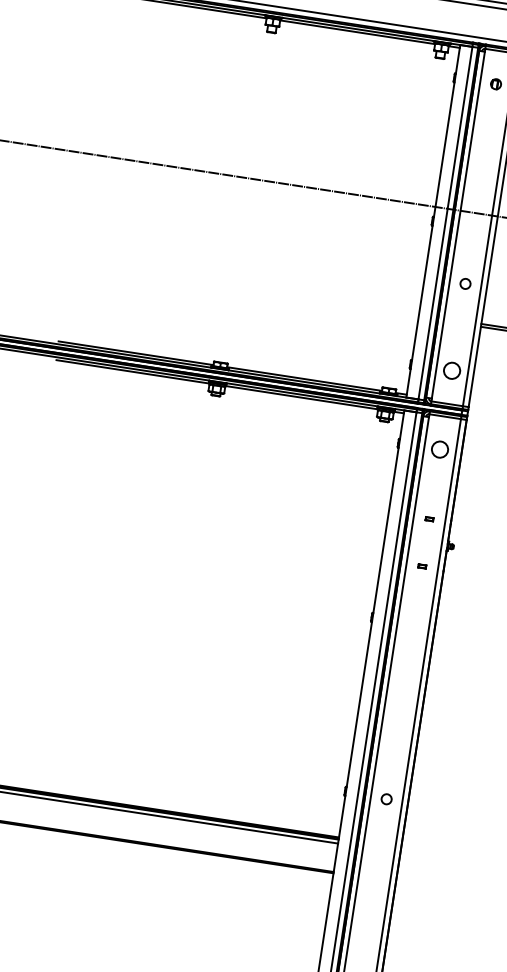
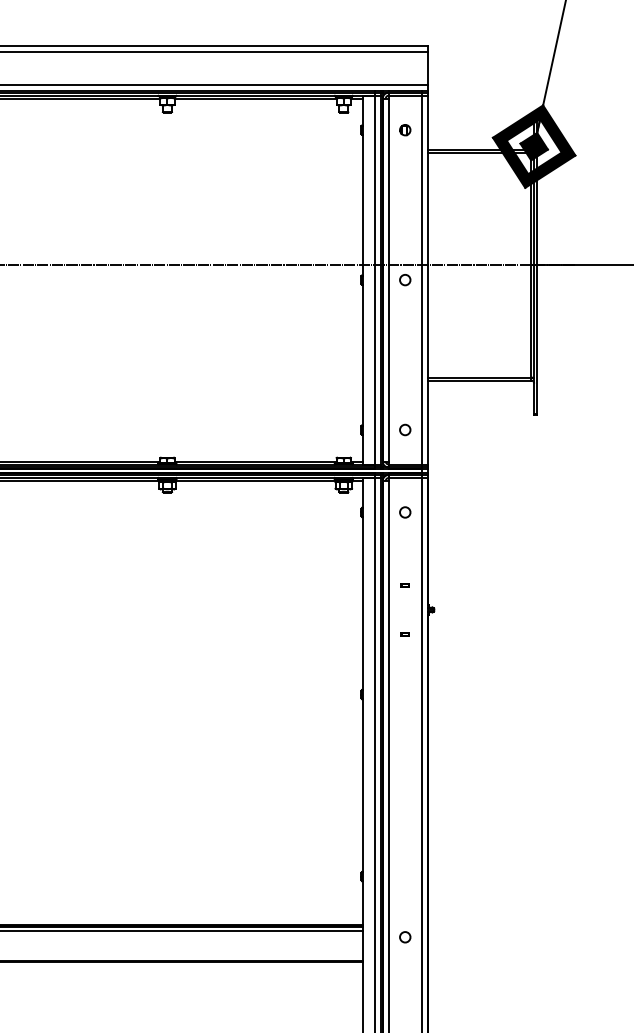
circle: (465, 284) -> (405, 280), moved
circle: (452, 370) -> (405, 429), size x0.62
circle: (440, 449) -> (405, 512), size x0.62
circle: (386, 799) -> (405, 937), moved

